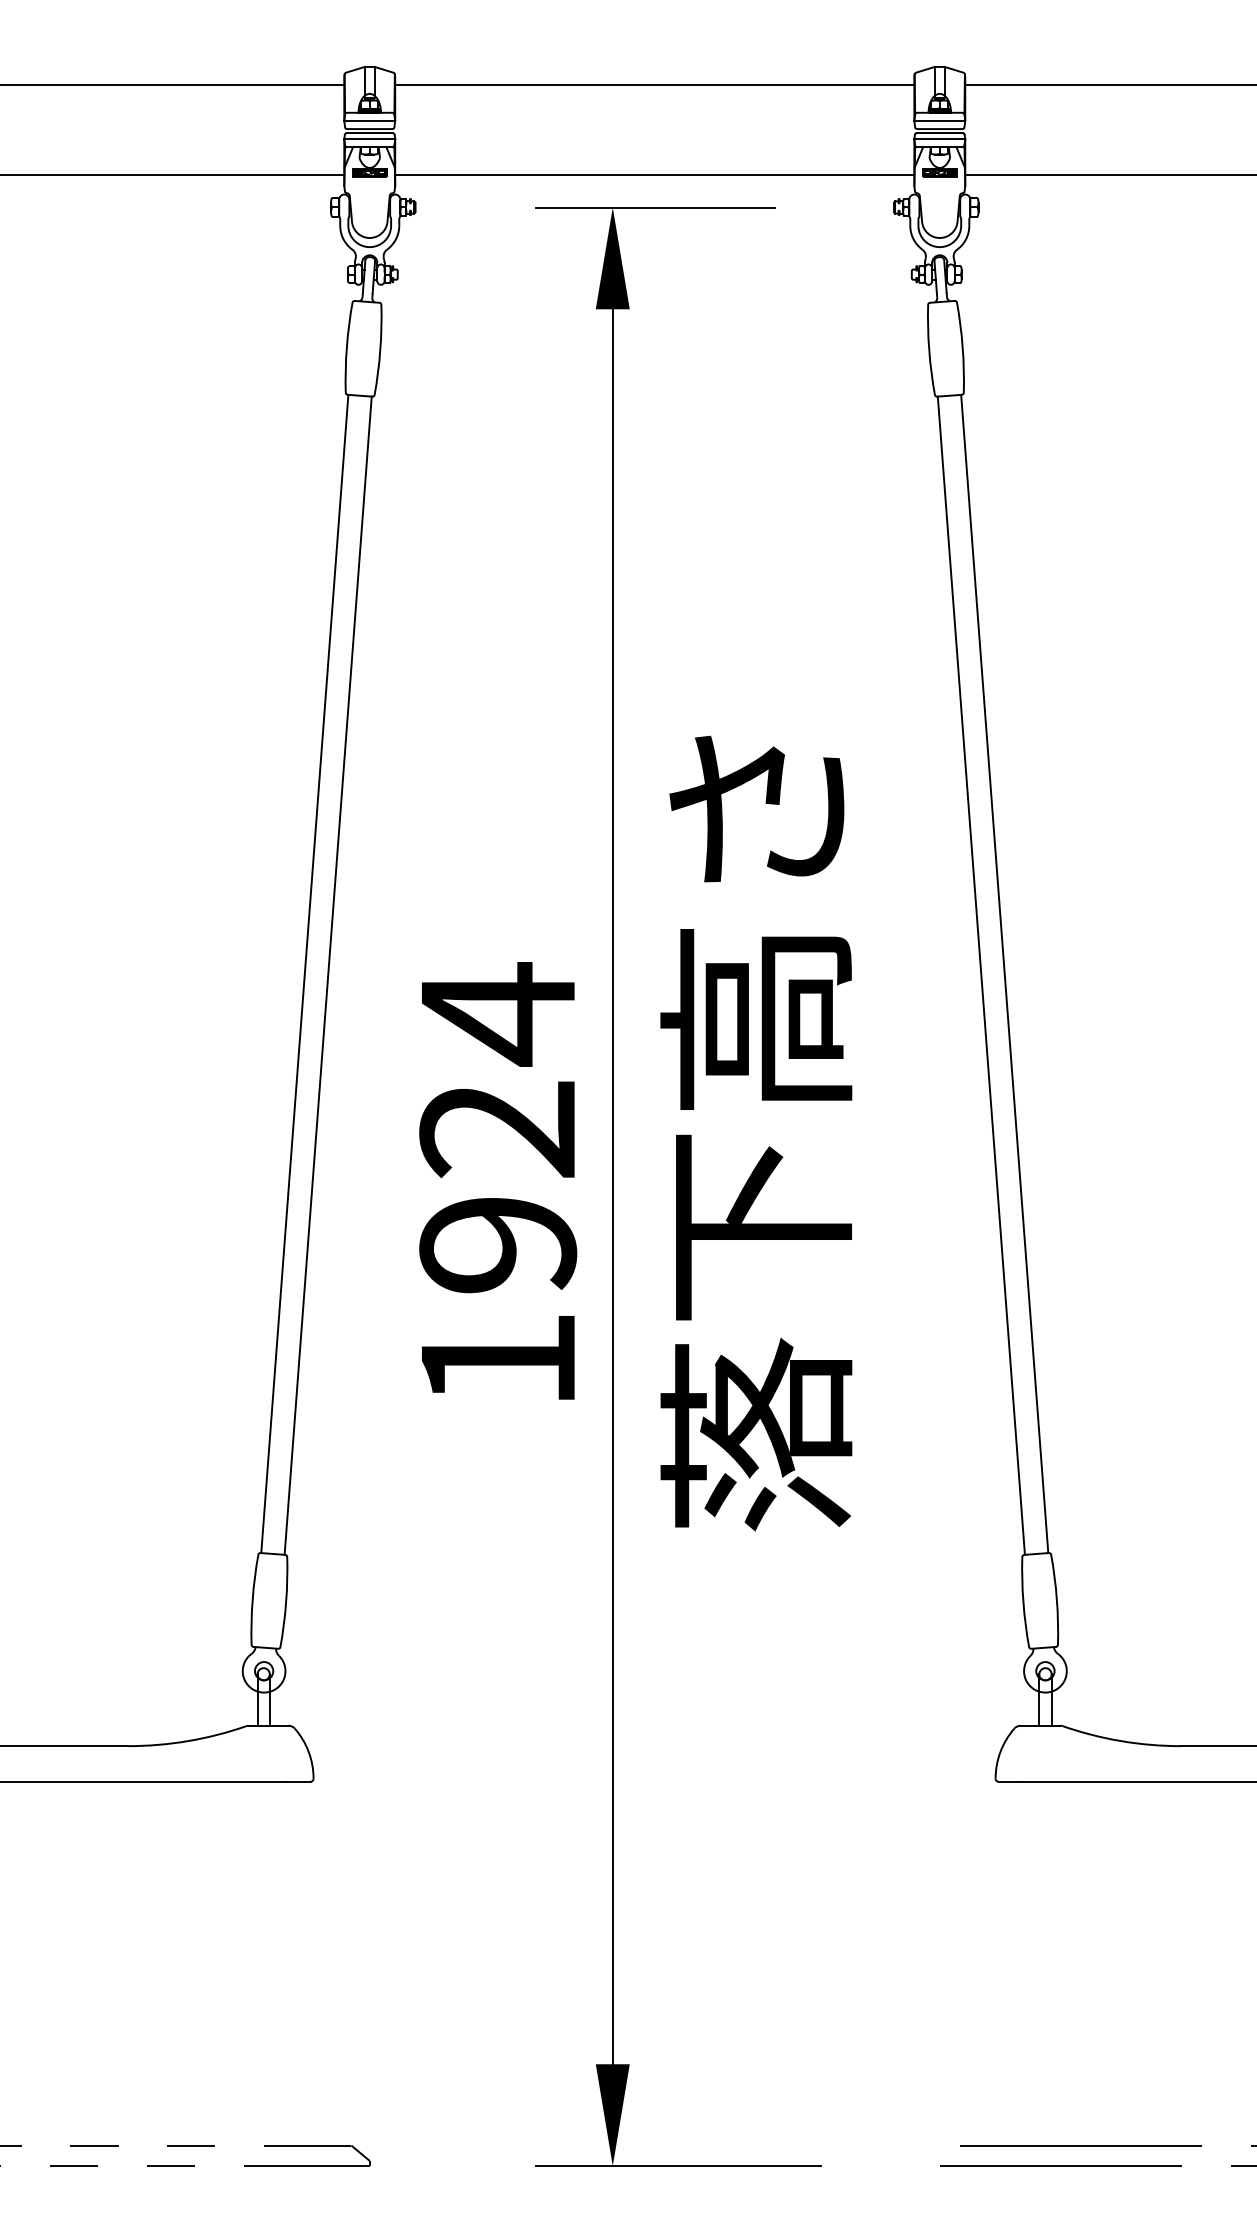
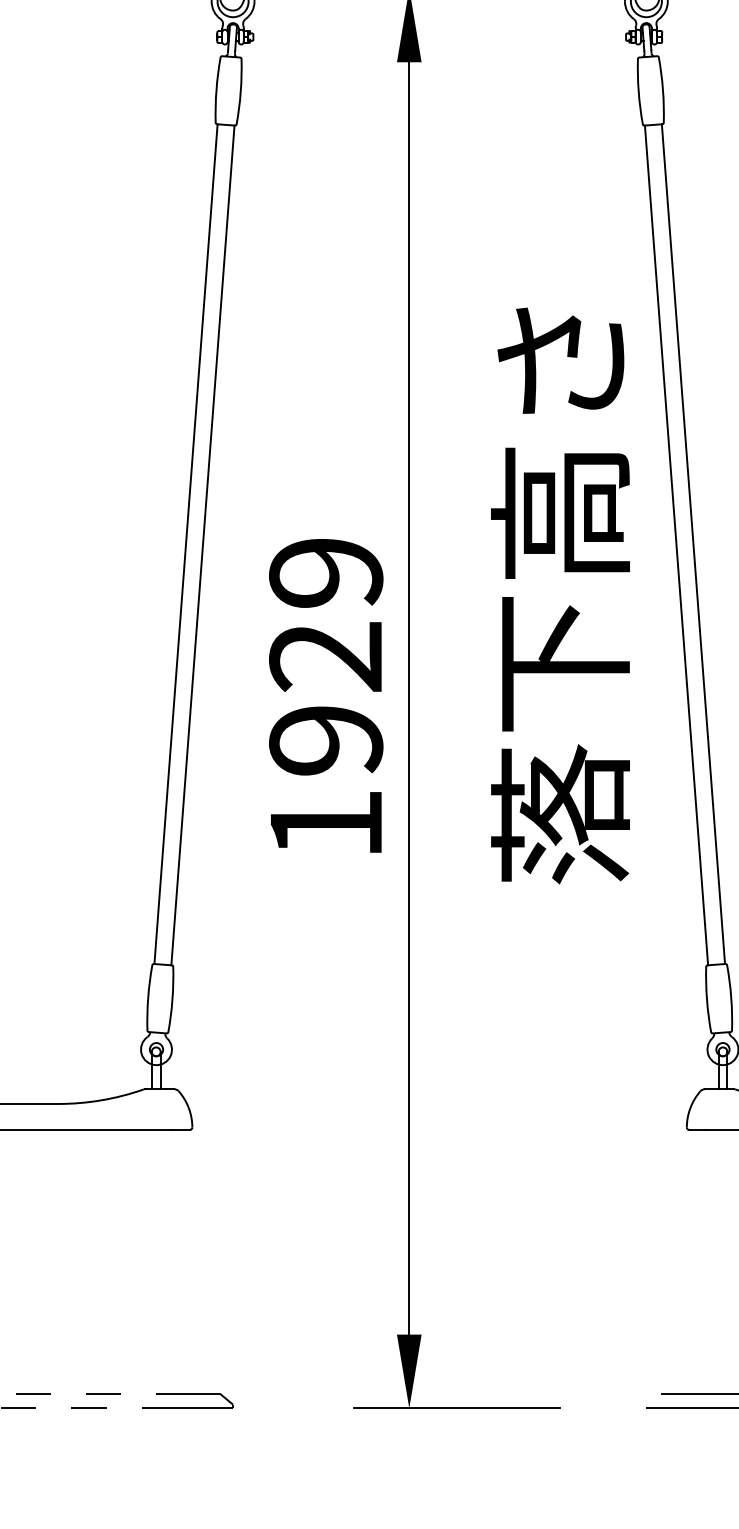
text: (498, 1014) -> (326, 573), 1924 -> 1929
text: (756, 1133) -> (560, 596), moved

